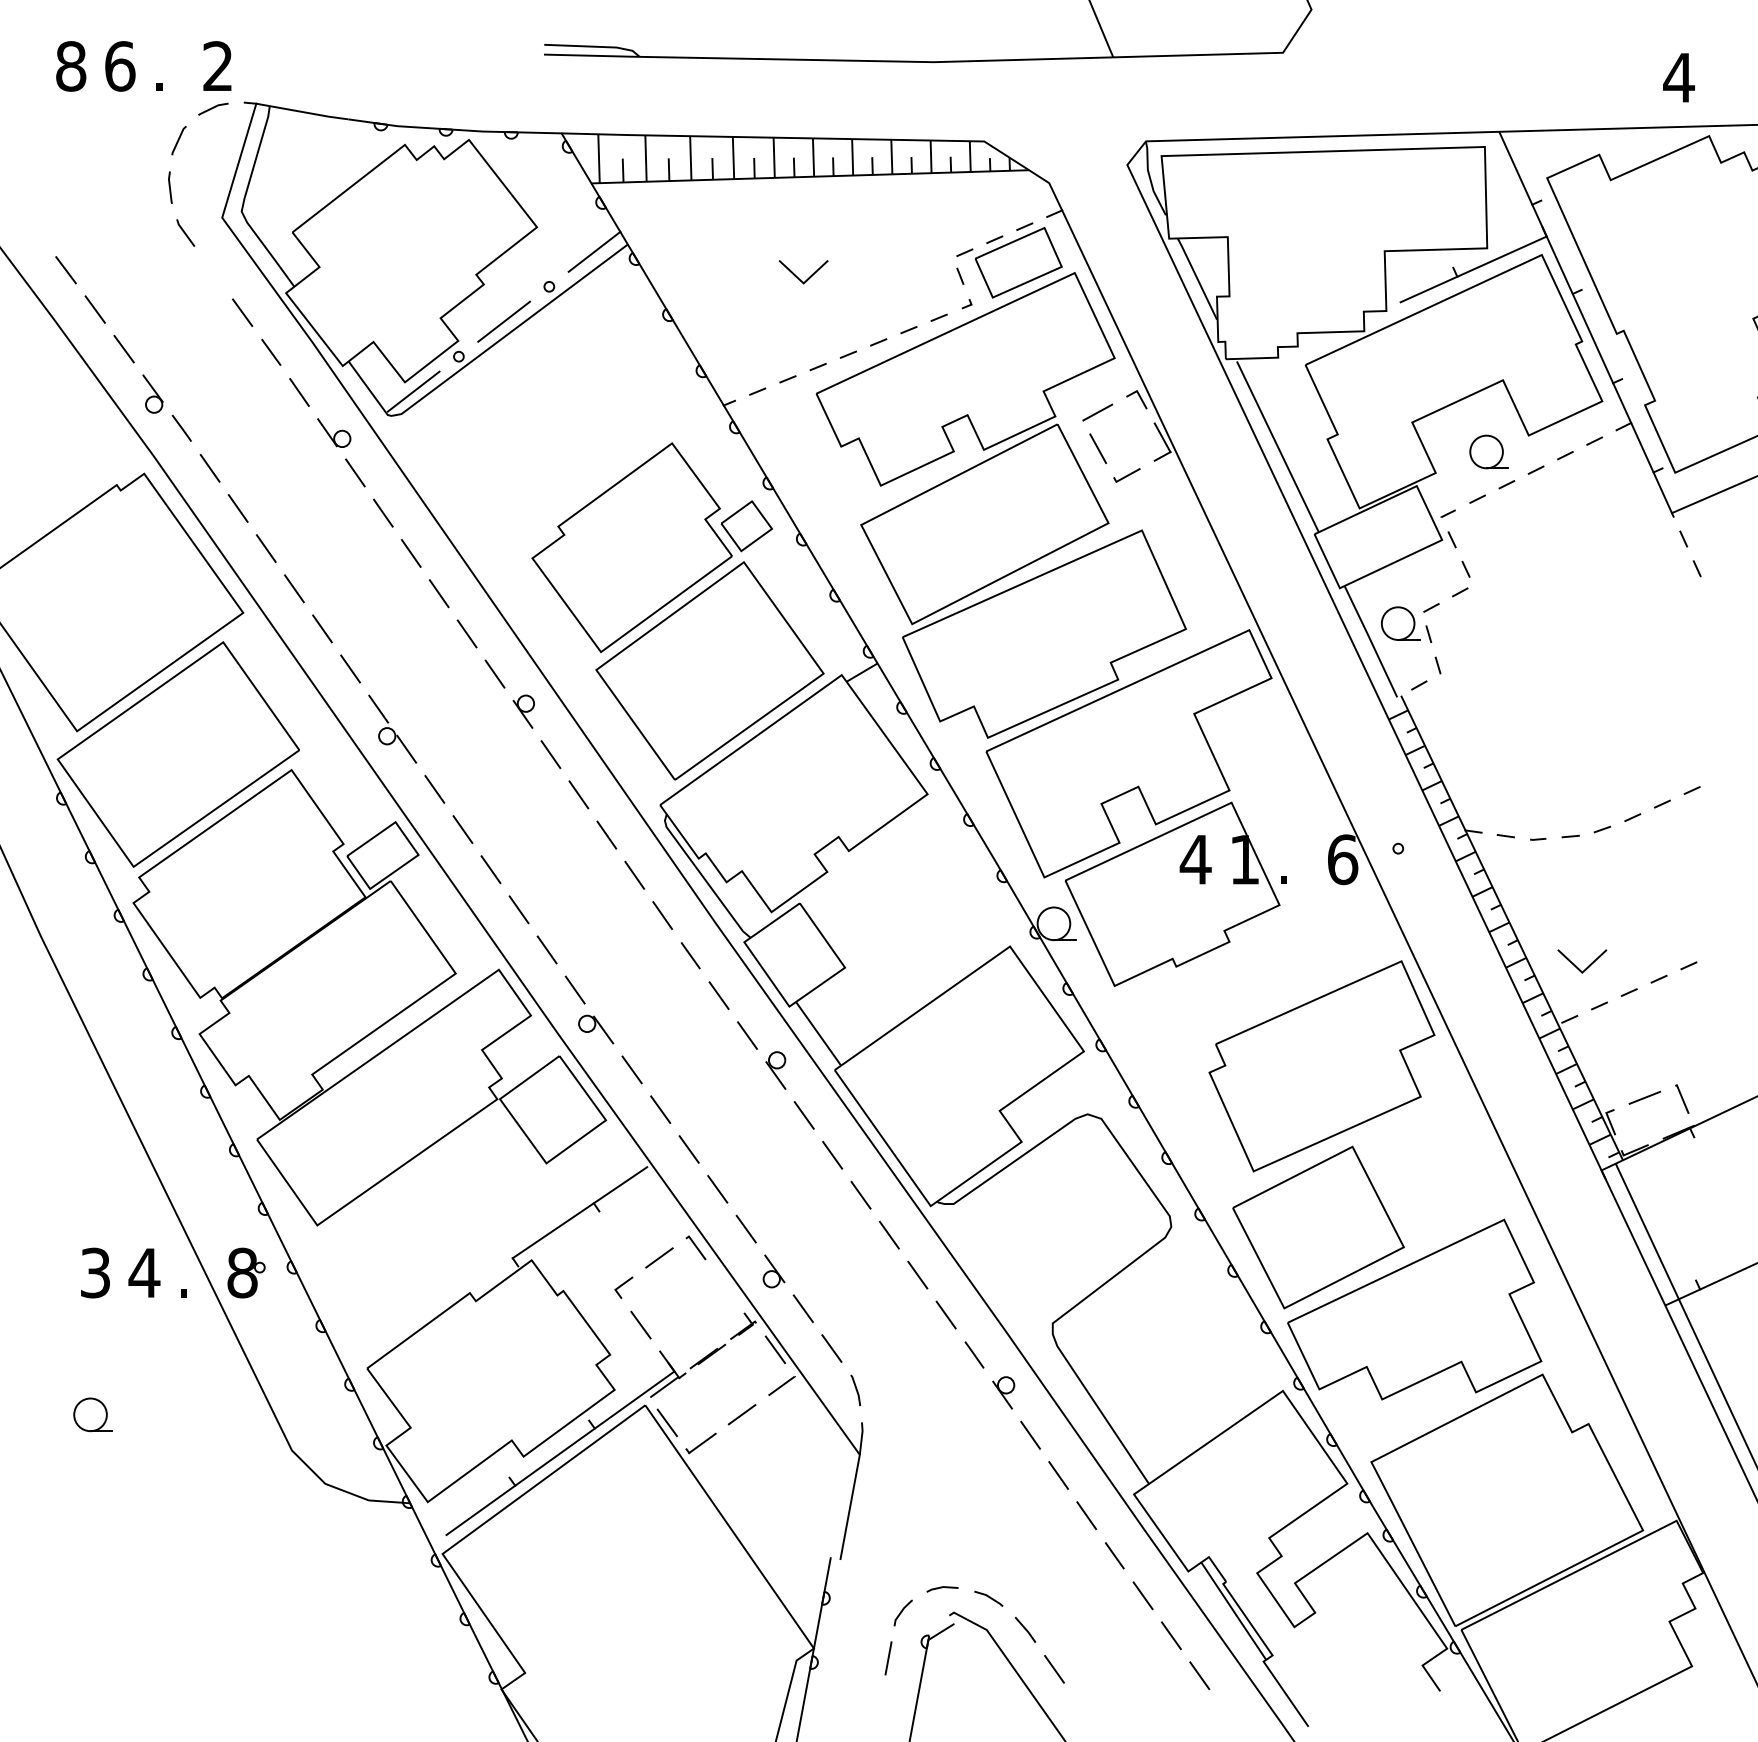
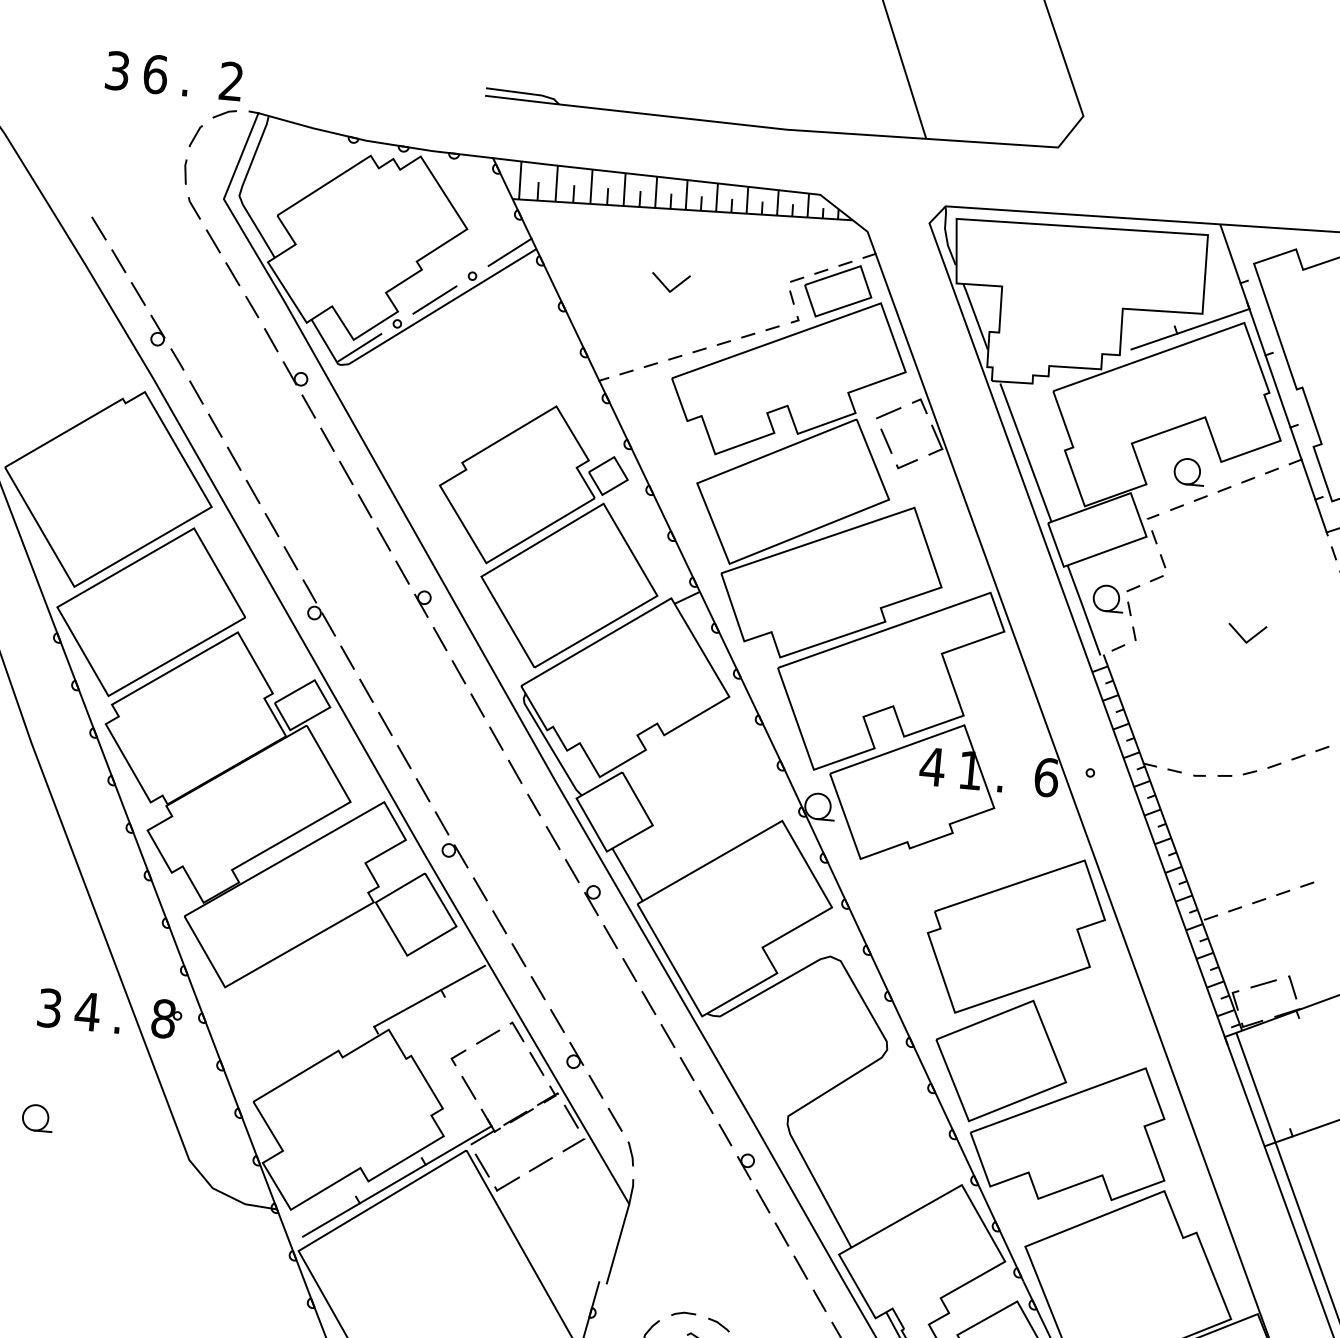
text: (71, 66) -> (117, 71), 8 -> 3
line: (213, 272) -> (213, 240), added
line: (1577, 966) -> (1243, 637), moved
line: (724, 1286) -> (536, 1063), added

